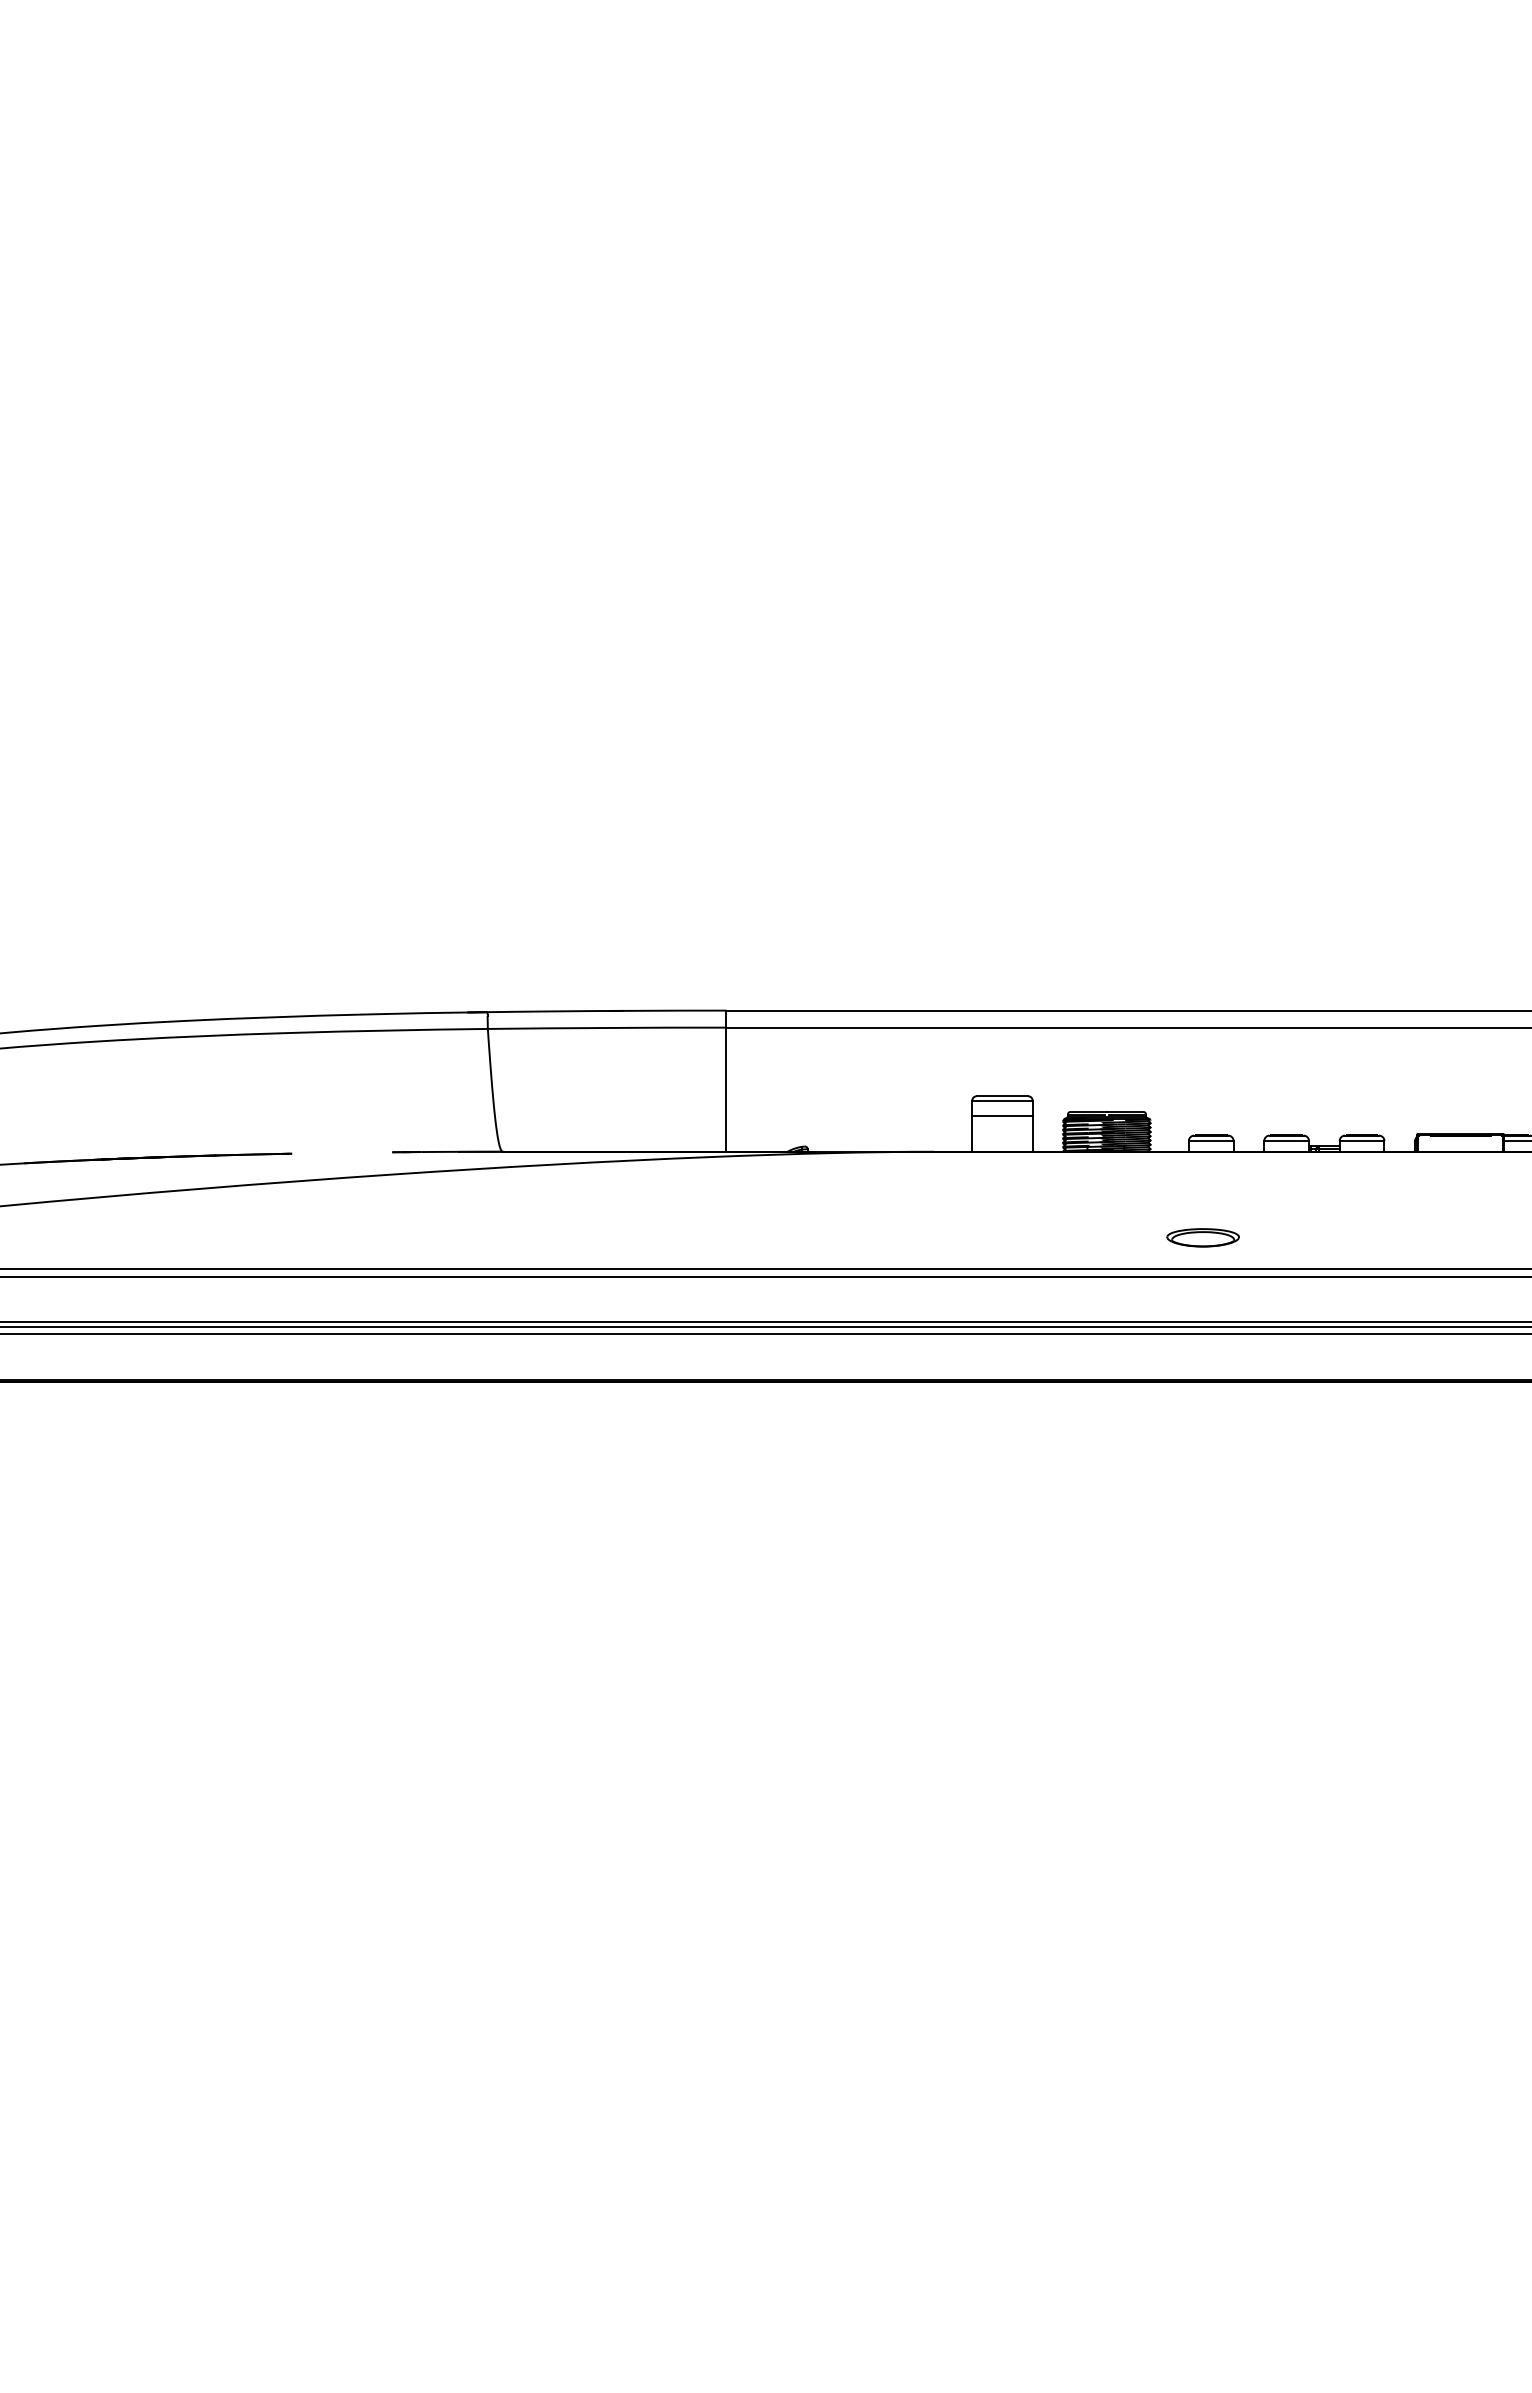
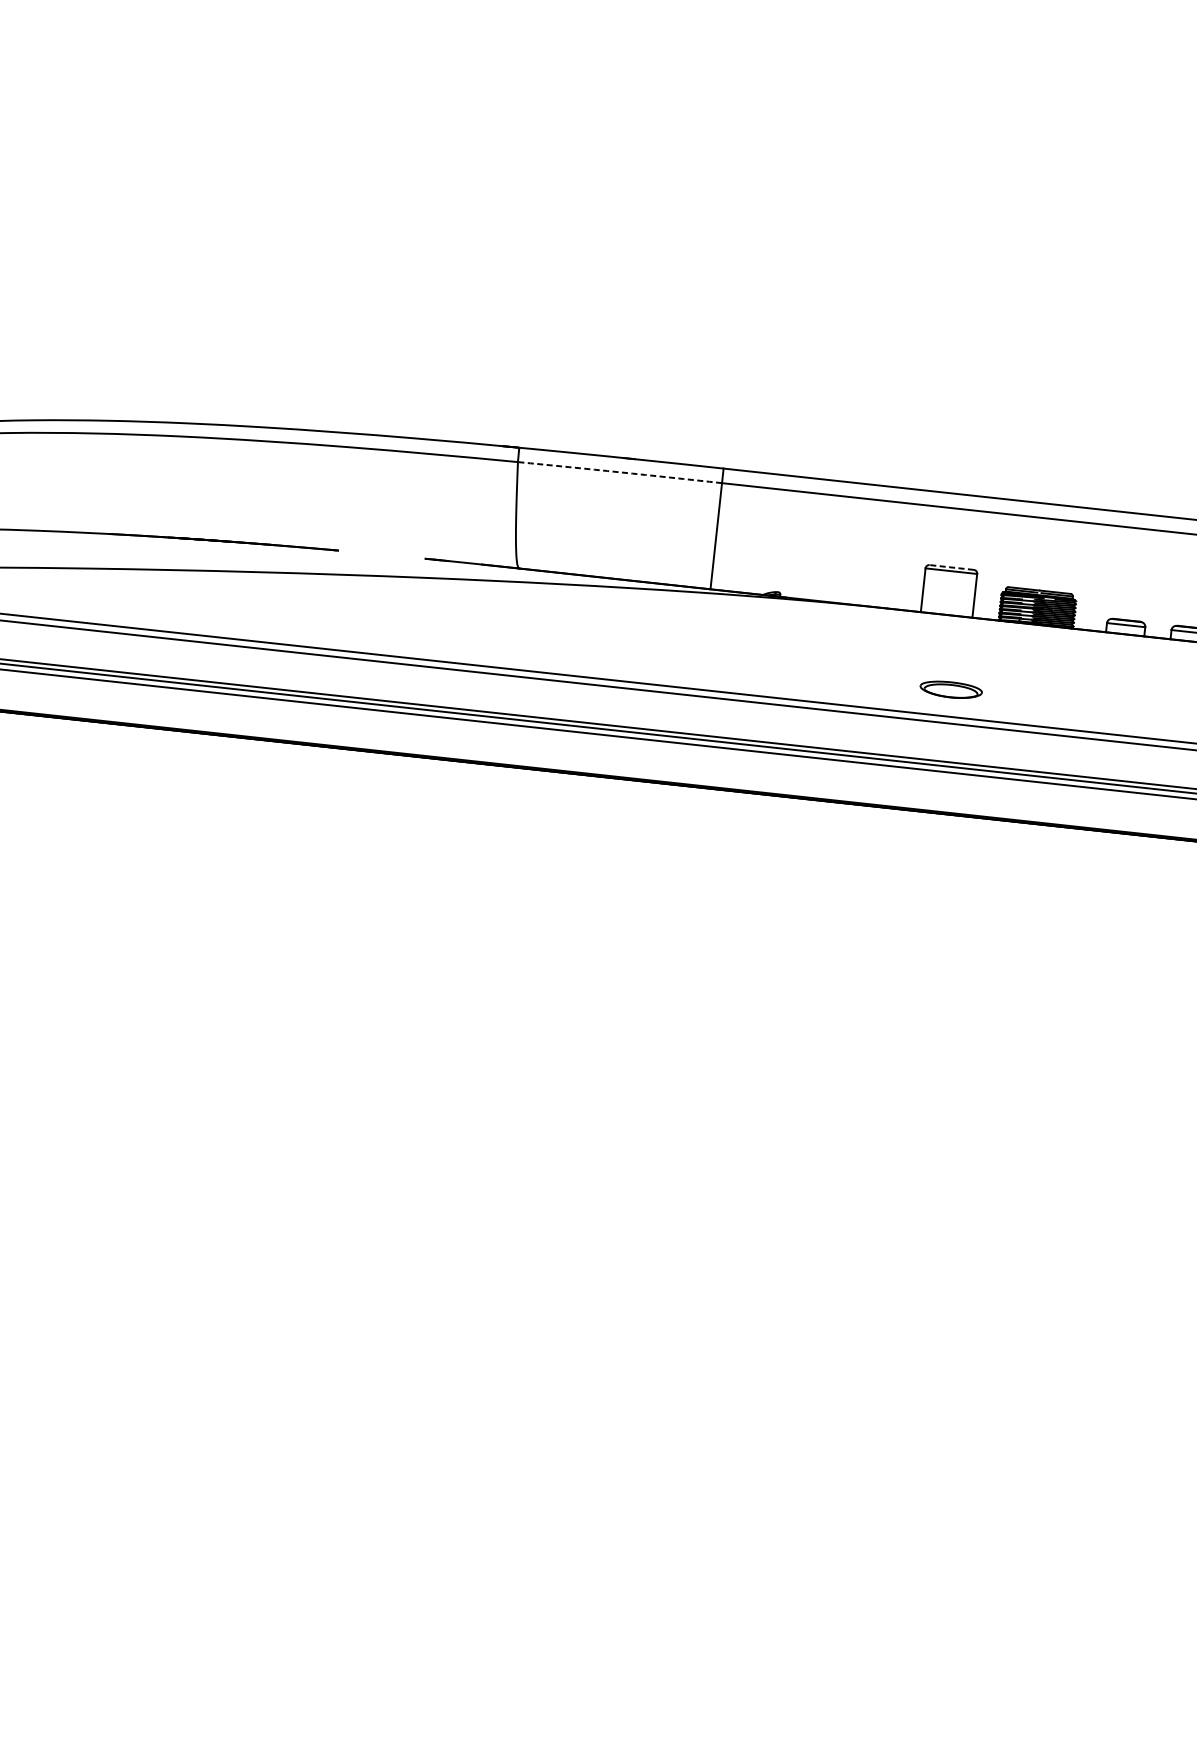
arc: (607, 1027) -> (620, 471), solid -> dashed
line: (1002, 1096) -> (951, 567), solid -> dashed
line: (1002, 1116) -> (949, 584), removed
part: (1202, 1237) -> (950, 689), moved

